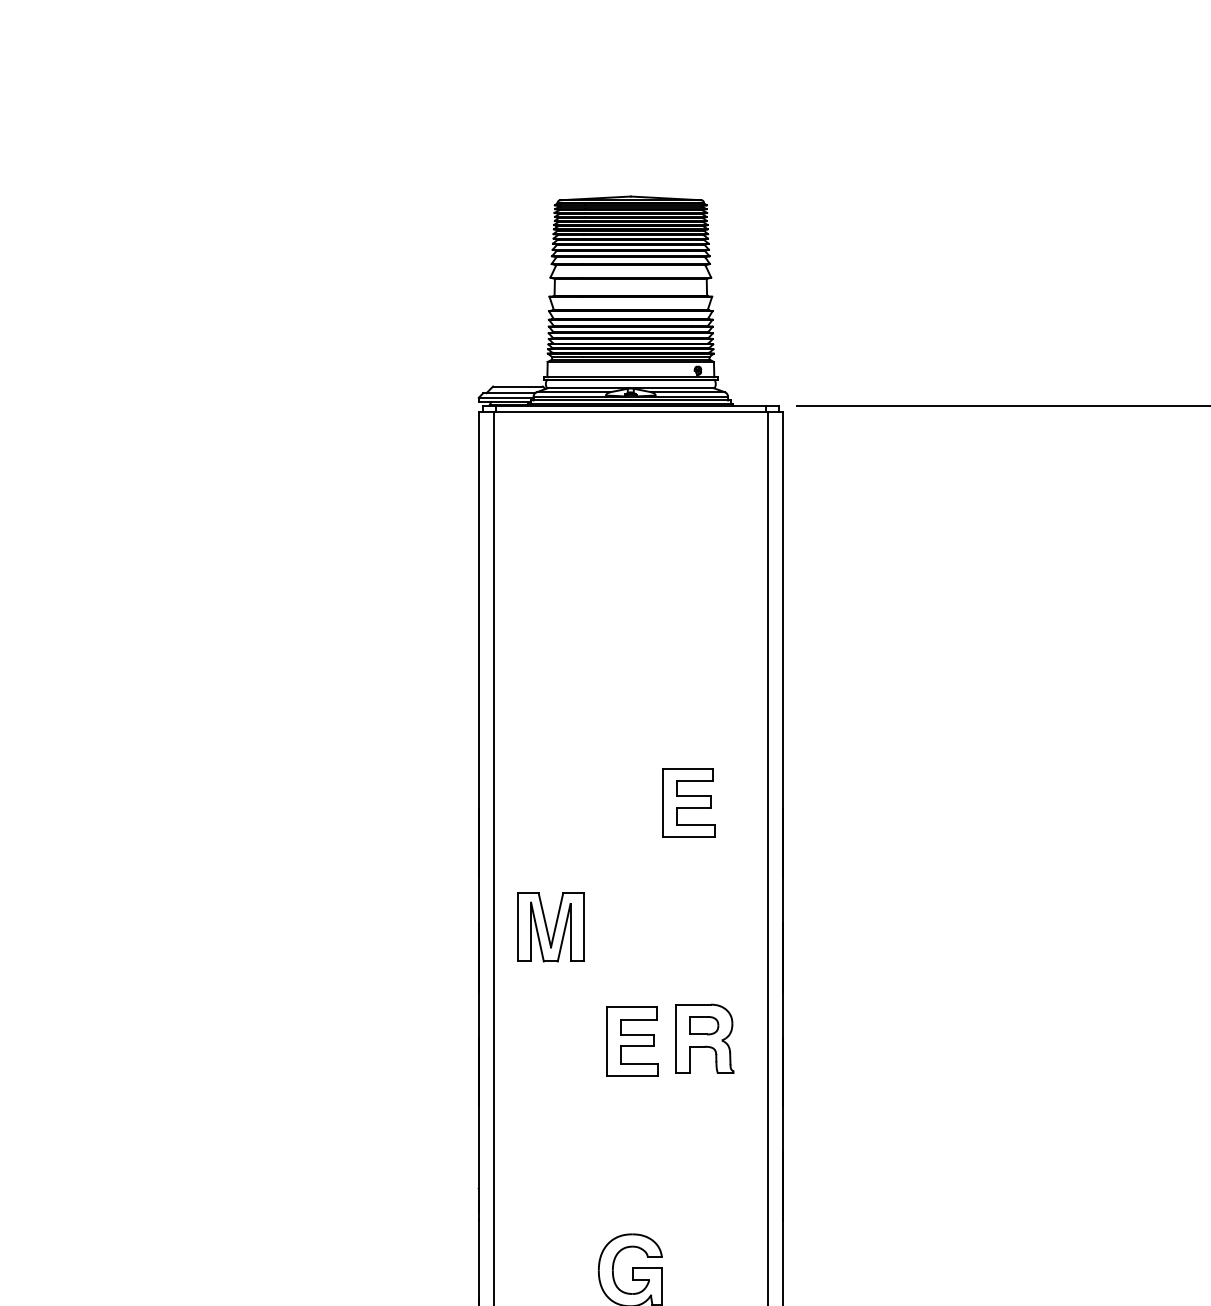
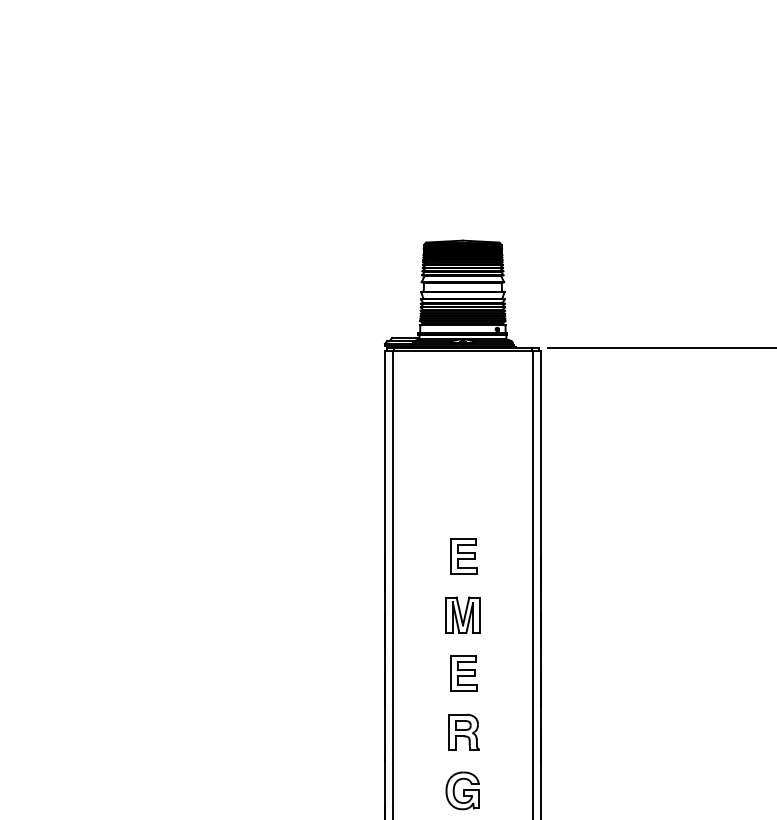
part: (688, 803) -> (463, 556), moved
part: (550, 926) -> (462, 614), moved
part: (704, 1037) -> (463, 731), moved

